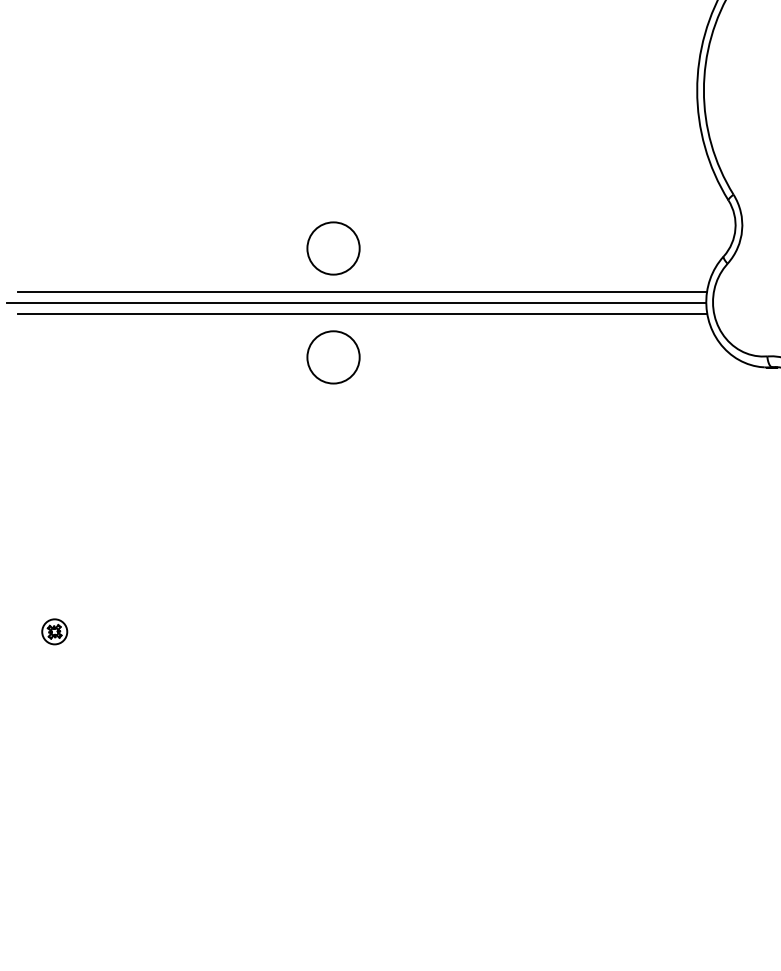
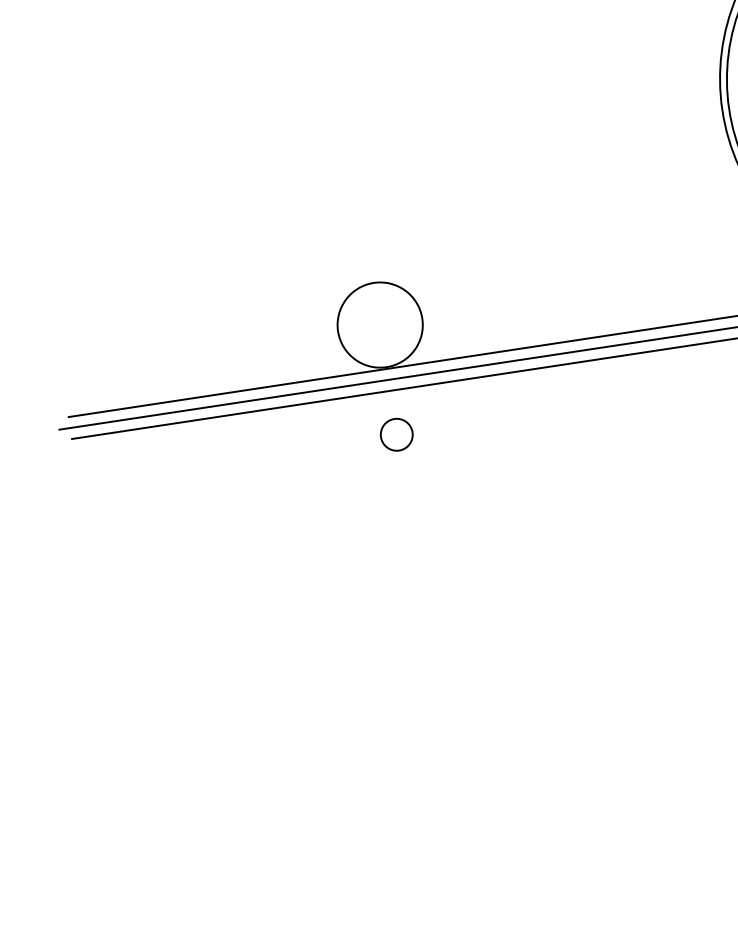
circle: (333, 248) -> (380, 325), size x1.6
circle: (333, 357) -> (396, 434), size x0.6
part: (54, 631) -> (157, 753), removed

